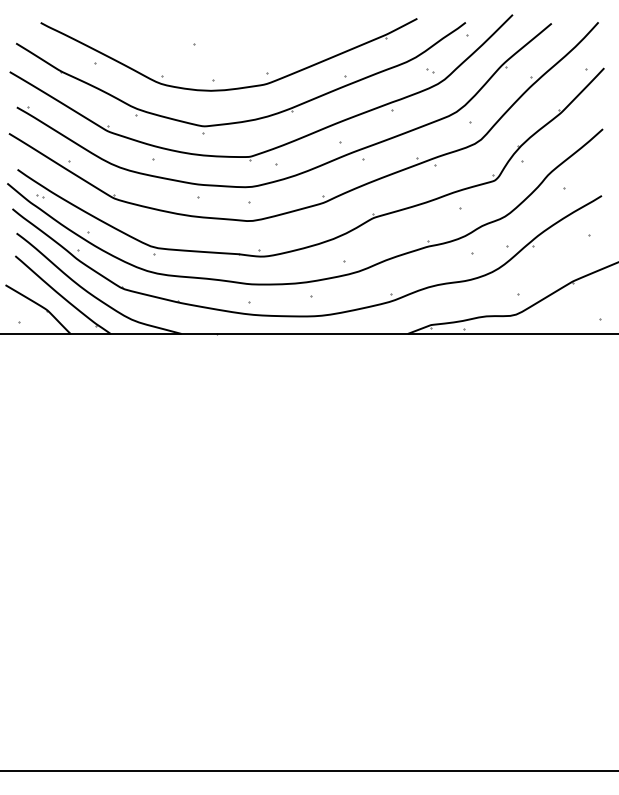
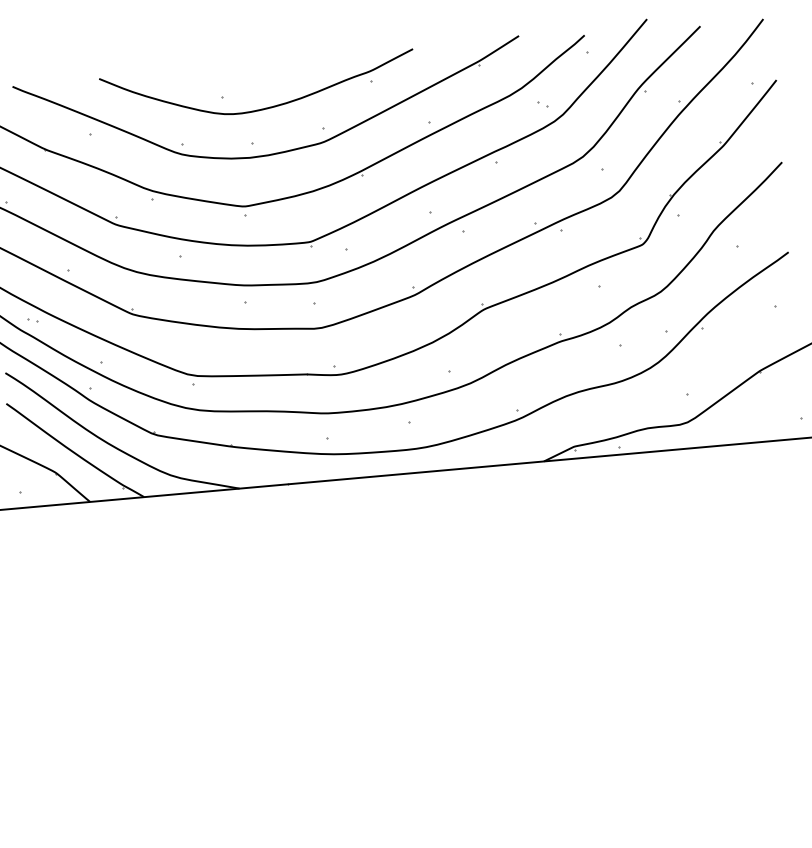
part: (225, 54) -> (265, 107), added

